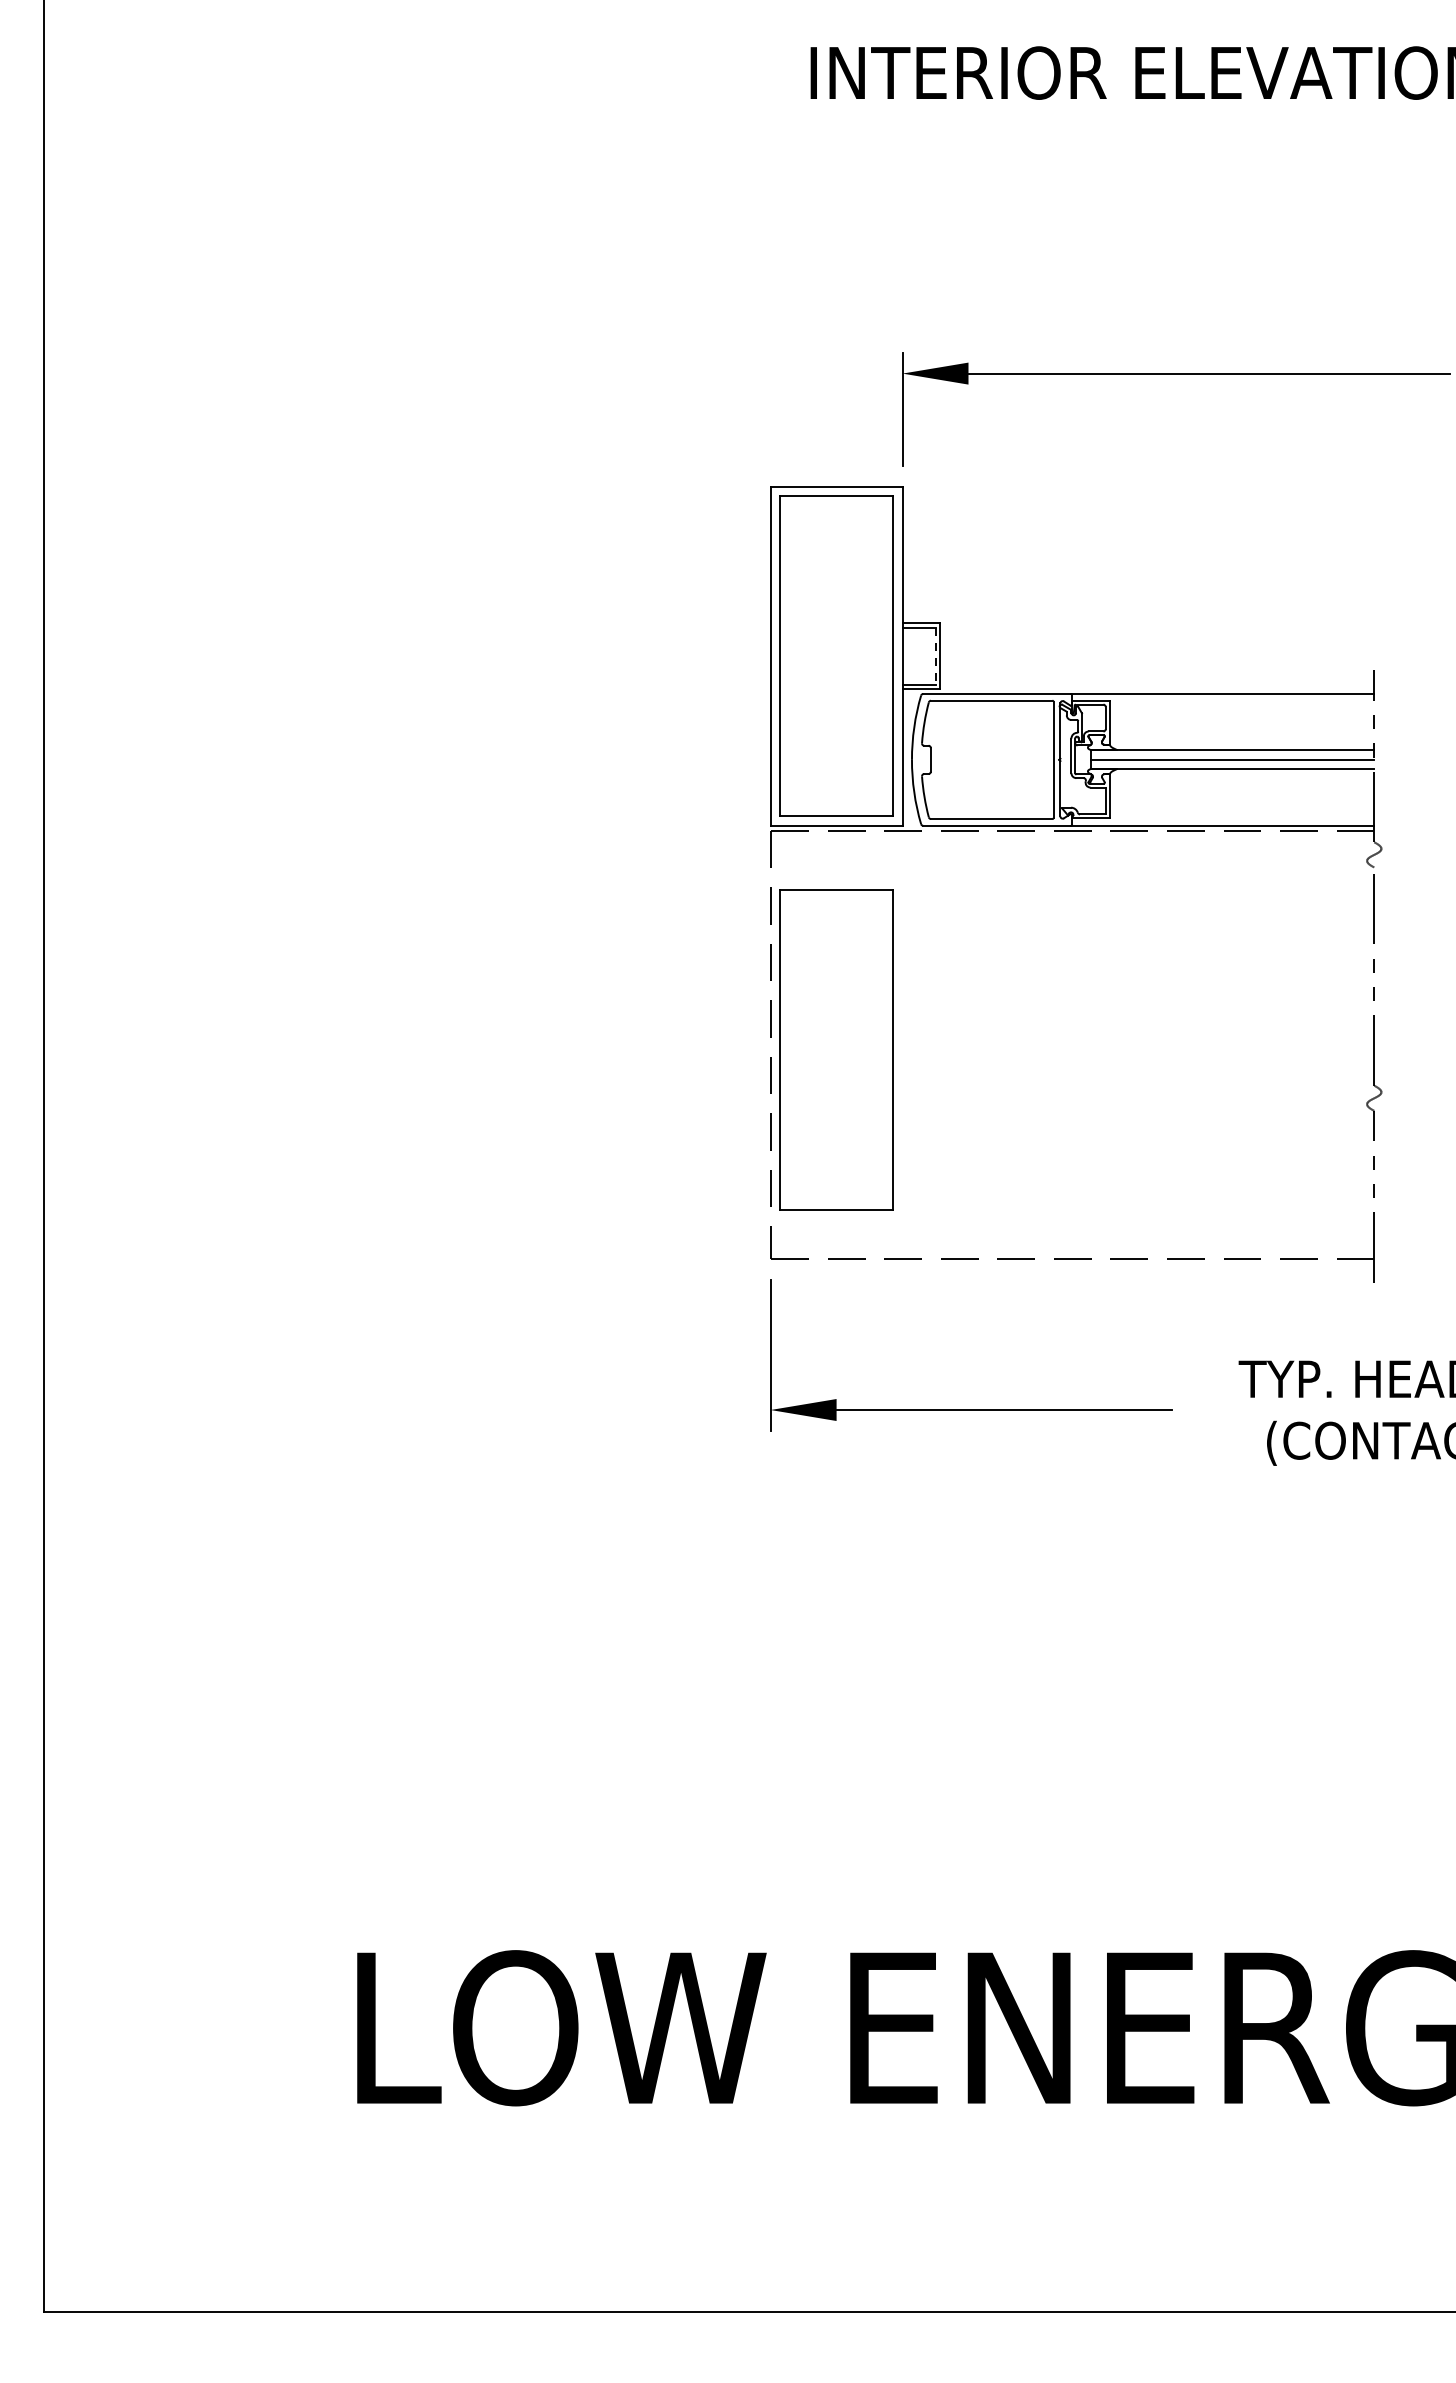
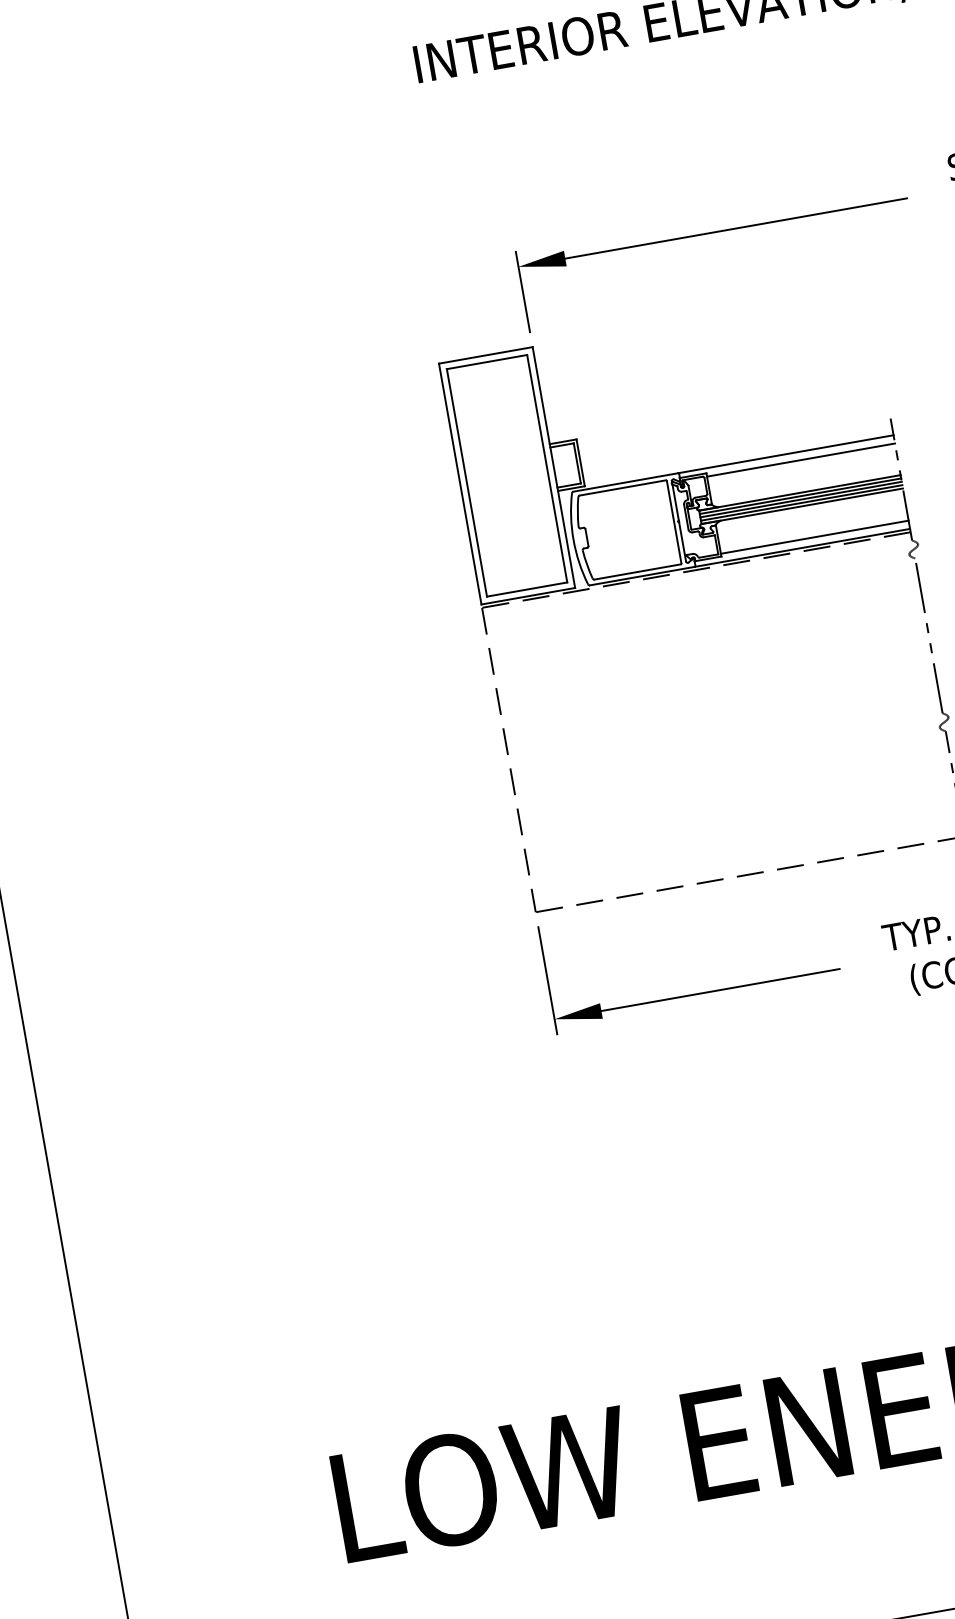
line: (935, 656) -> (577, 463), dashed -> solid
line: (1241, 705) -> (800, 460), added
line: (1232, 754) -> (800, 496), added
line: (1232, 764) -> (801, 503), added
line: (1241, 814) -> (814, 537), added
part: (836, 1049) -> (556, 755), removed

